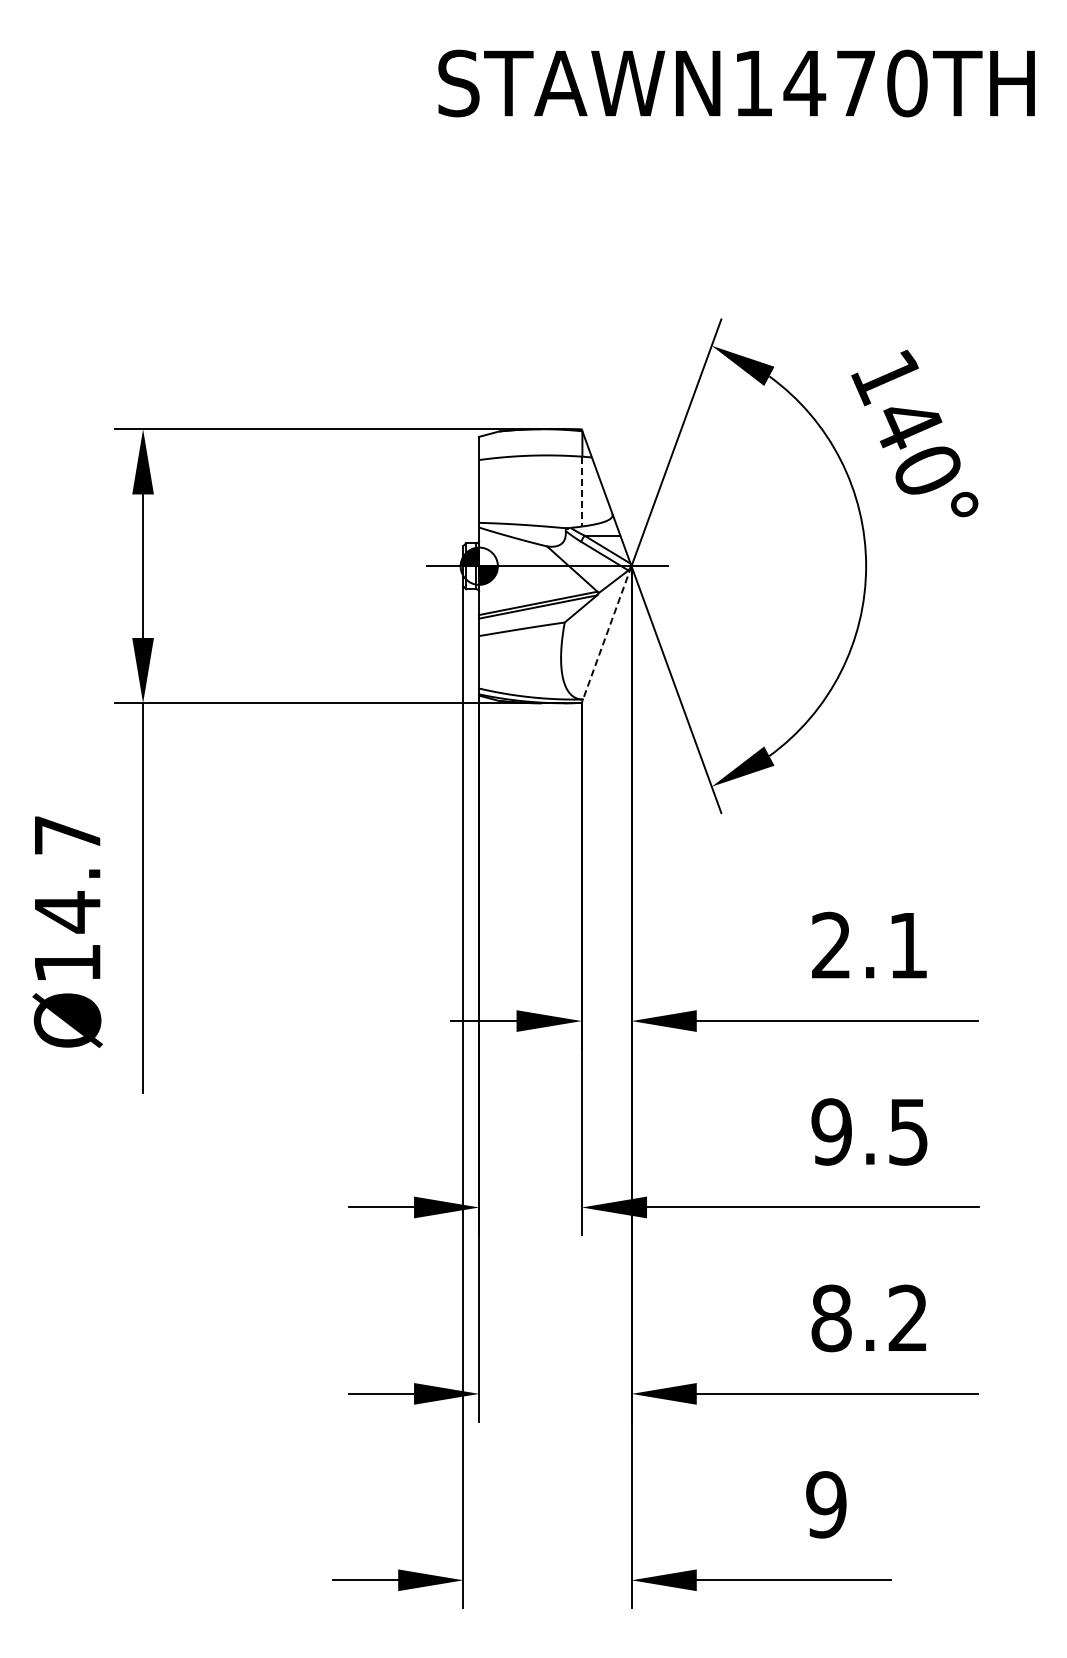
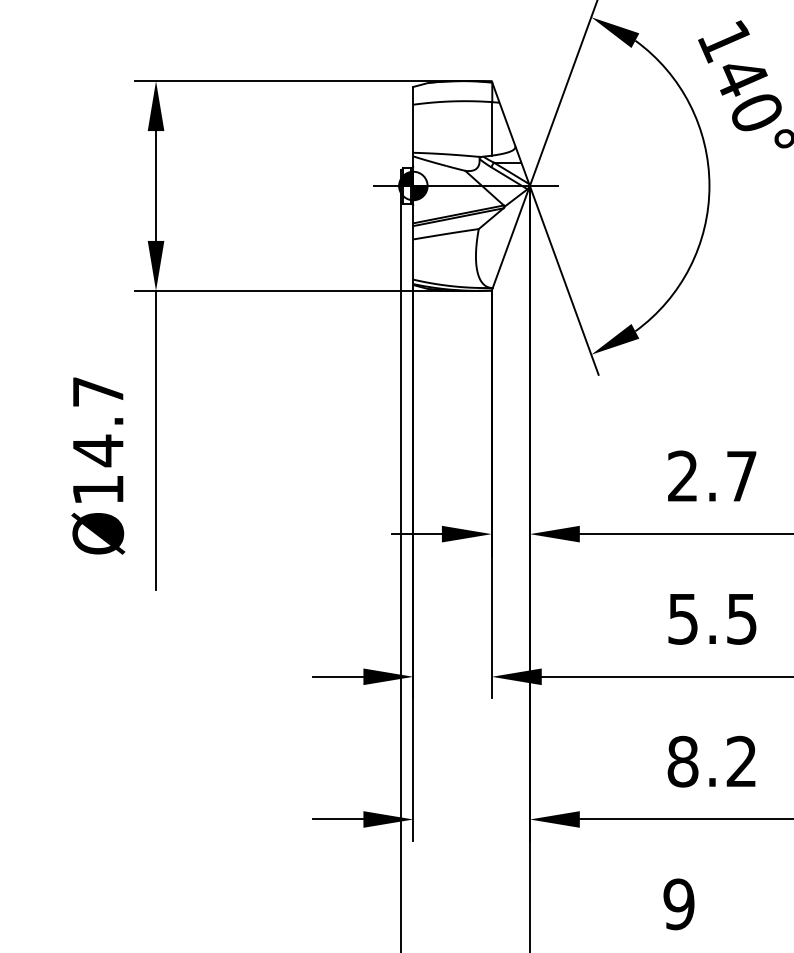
line: (582, 491) -> (492, 128), dashed -> solid
line: (606, 634) -> (510, 238), dashed -> solid
text: (908, 945) -> (741, 476), 2.1 -> 2.7
text: (831, 1131) -> (682, 618), 9.5 -> 5.5

